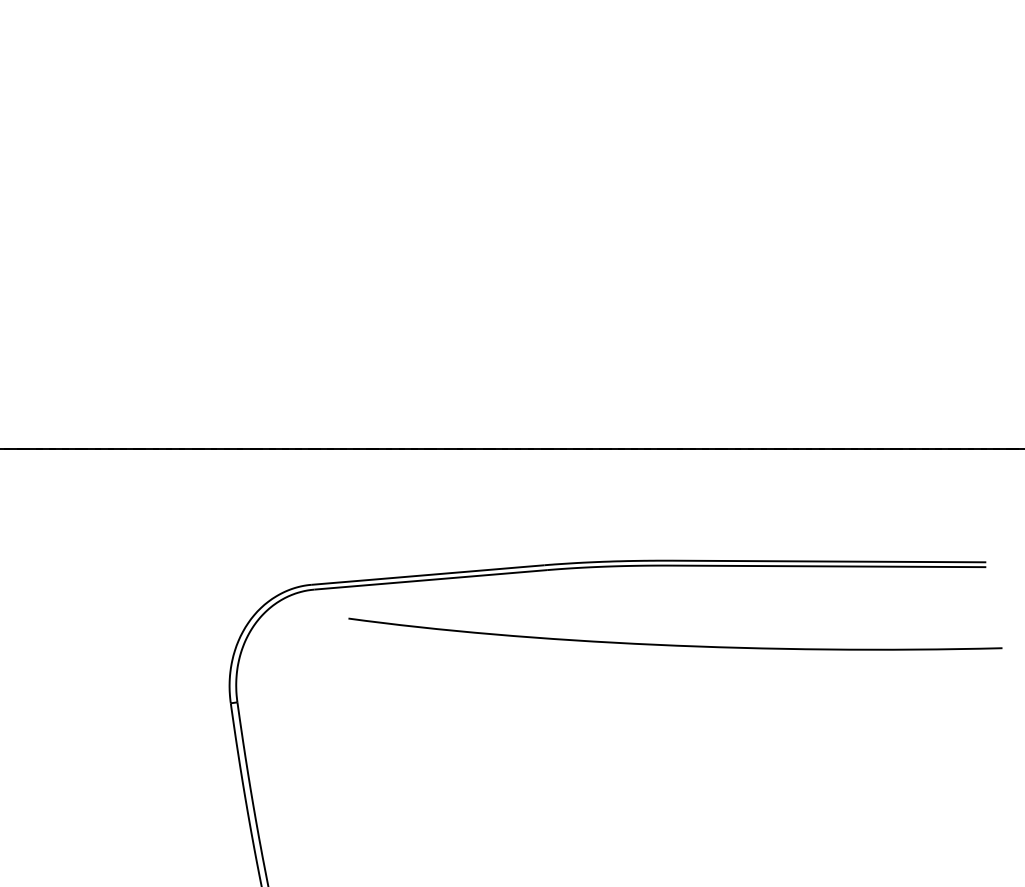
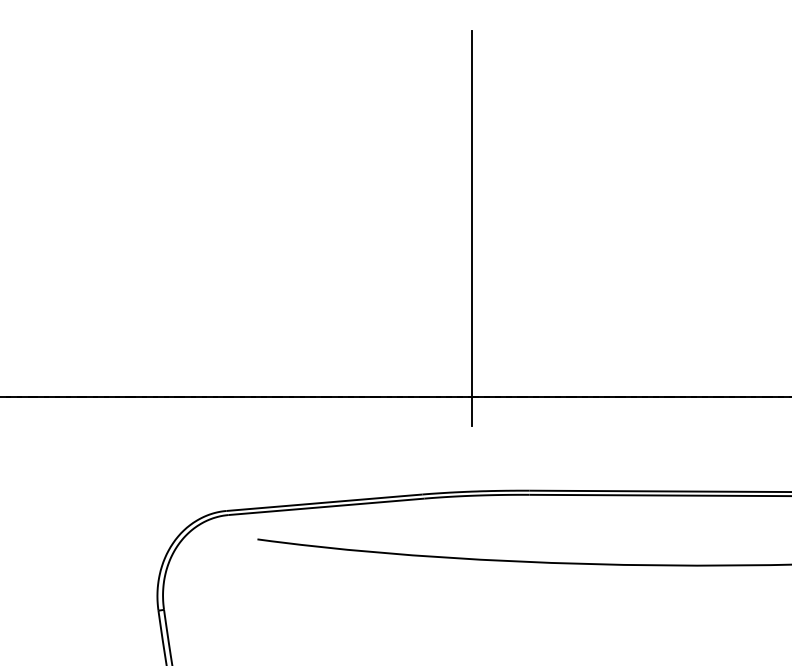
line: (603, 249) -> (471, 228), added

